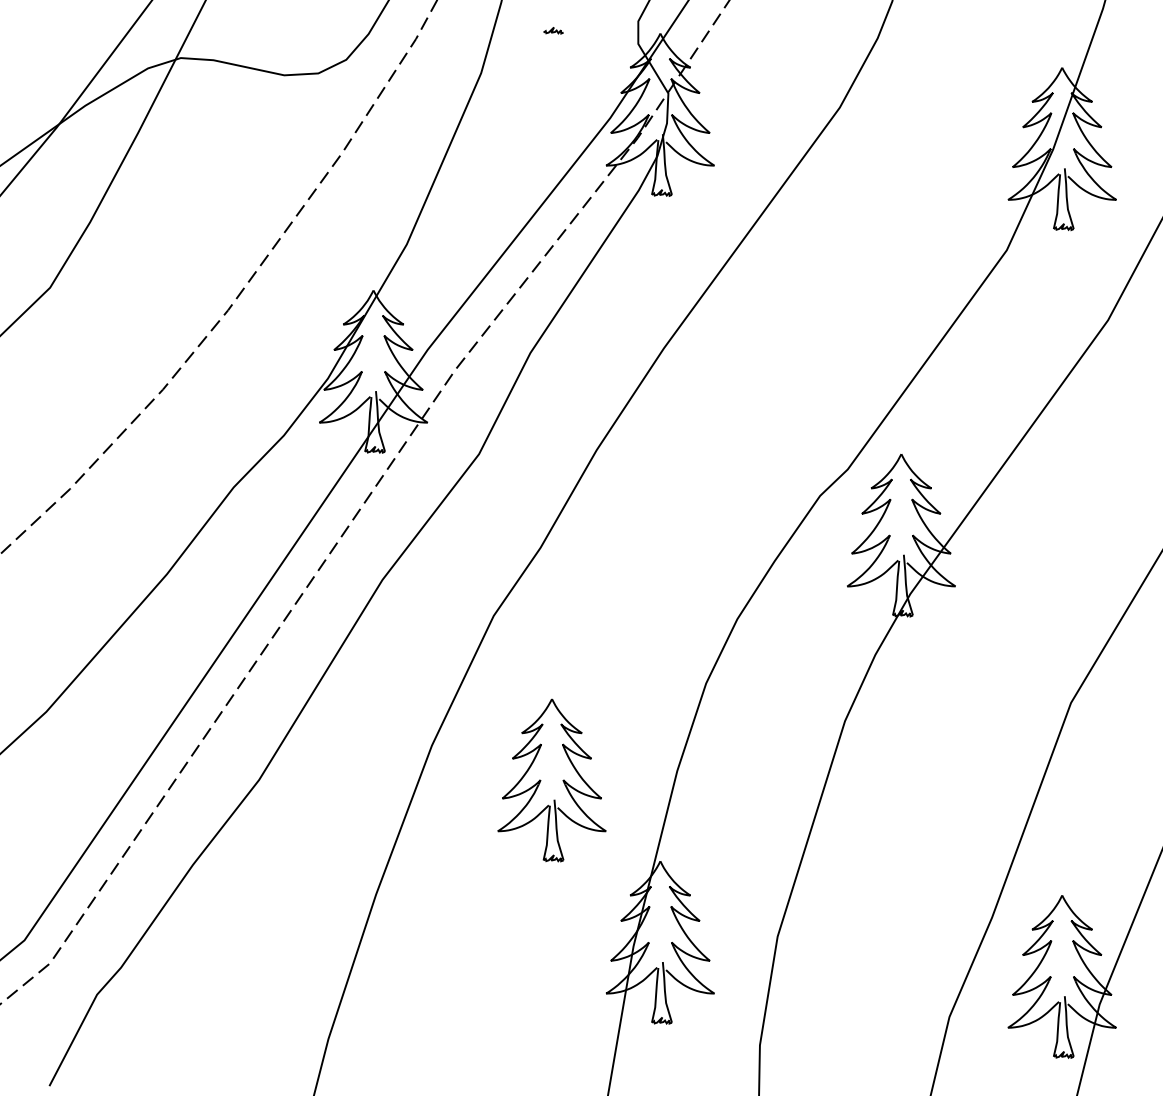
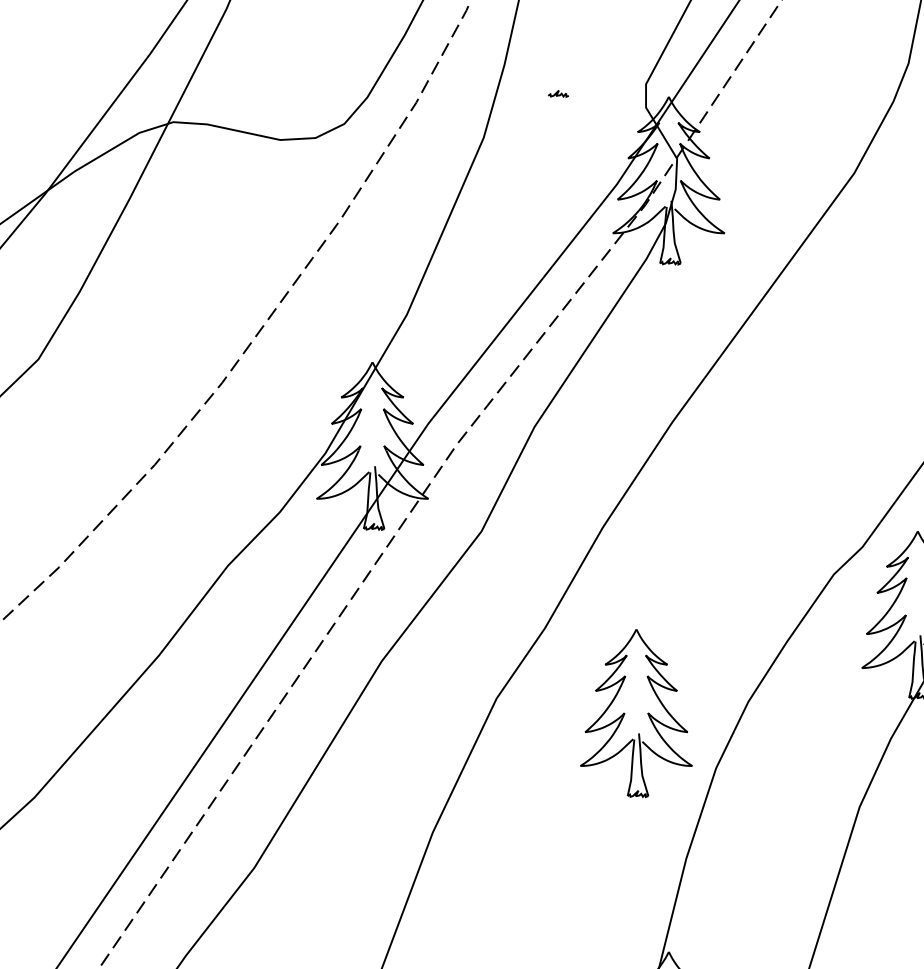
part: (551, 780) -> (635, 713), moved

